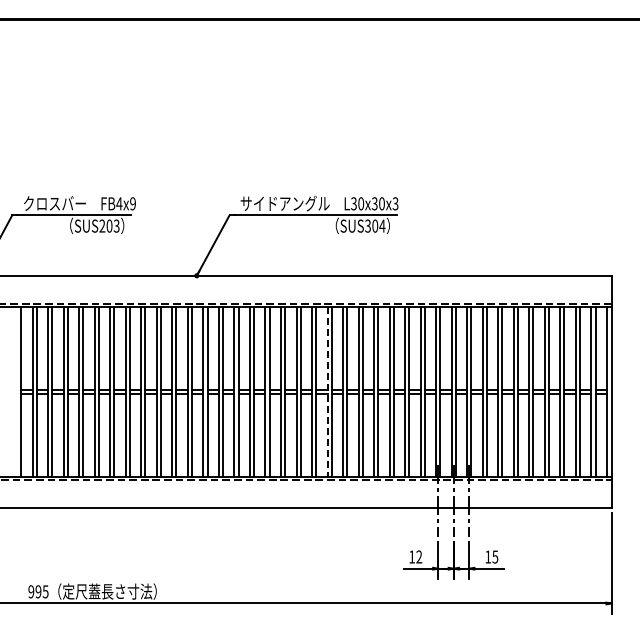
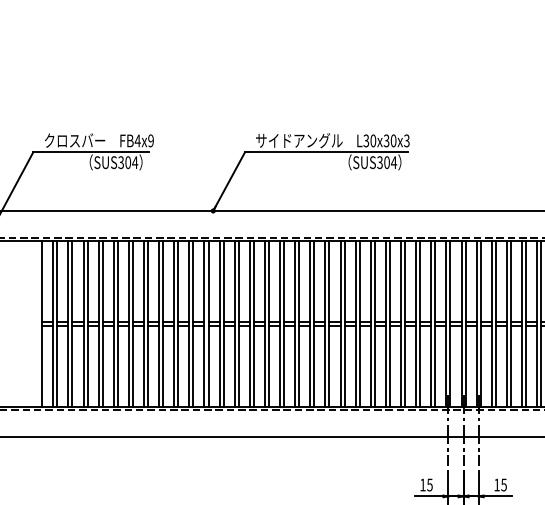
text: (109, 225) -> (128, 162), SUS203 -> SUS304
line: (327, 391) -> (340, 323), dashed -> solid
text: (419, 556) -> (430, 484), 12 -> 15

